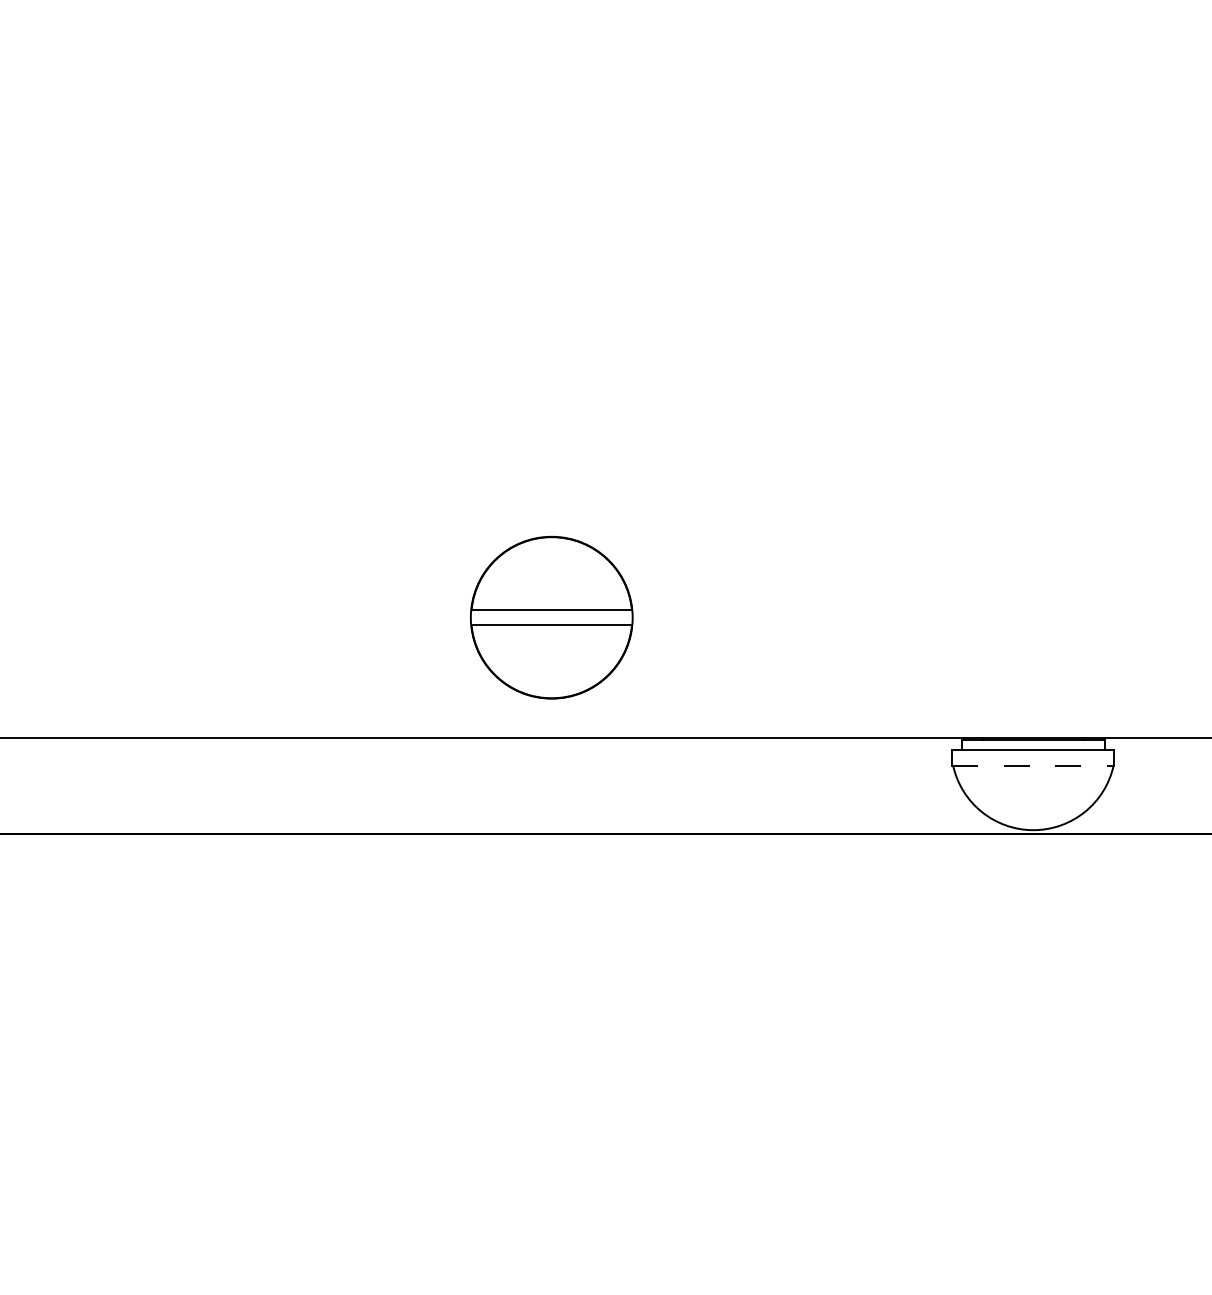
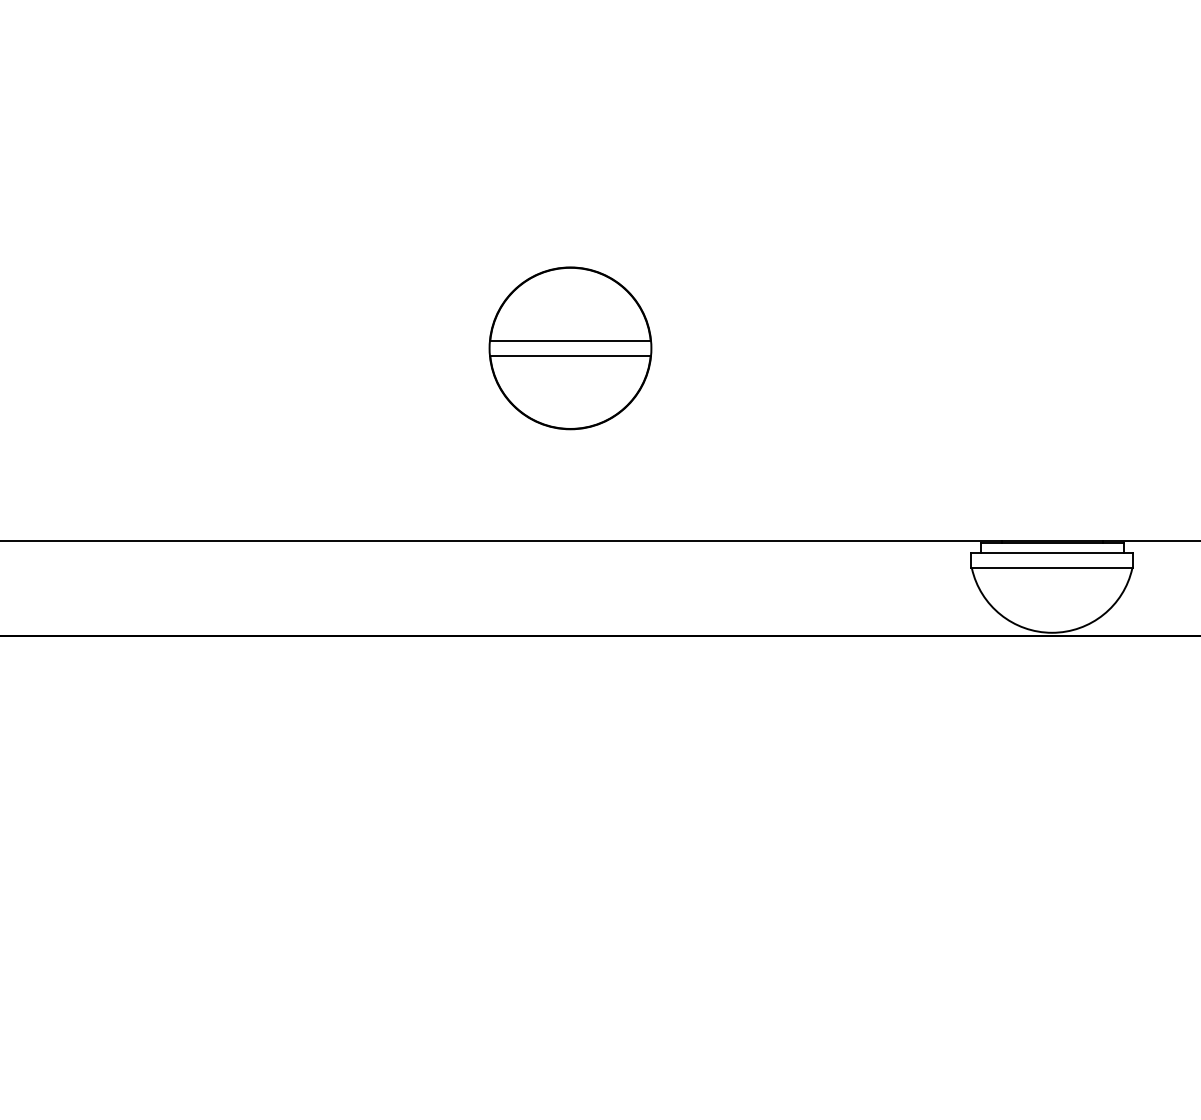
part: (551, 617) -> (570, 348), moved
line: (1033, 765) -> (1052, 568), dashed -> solid

